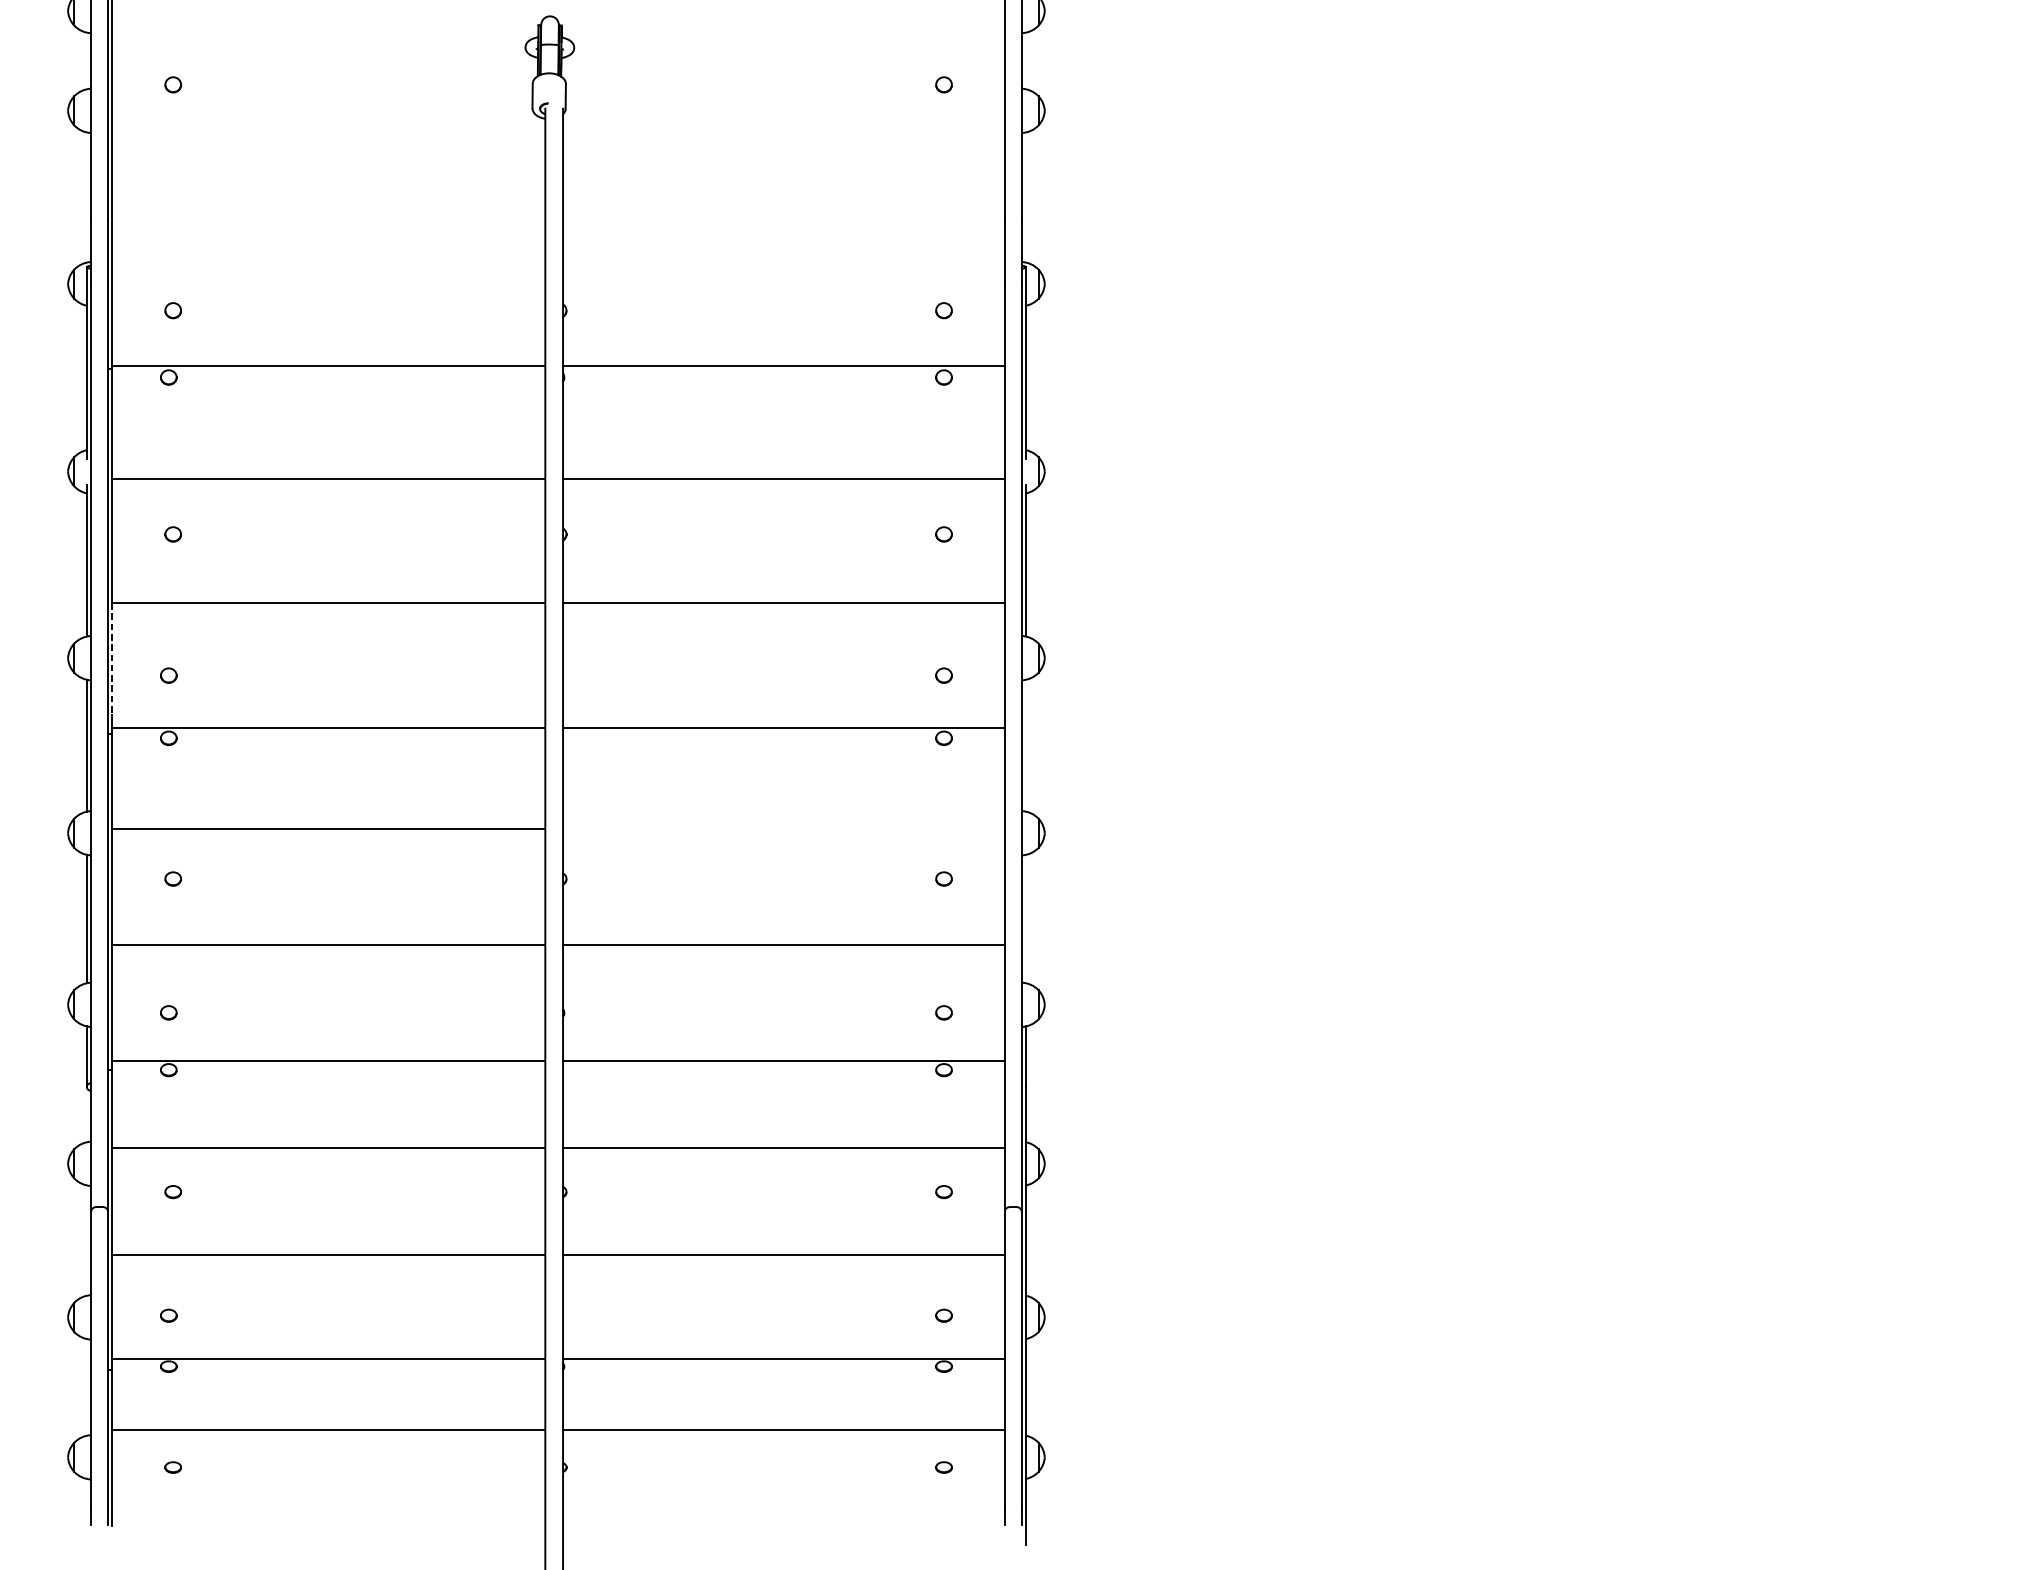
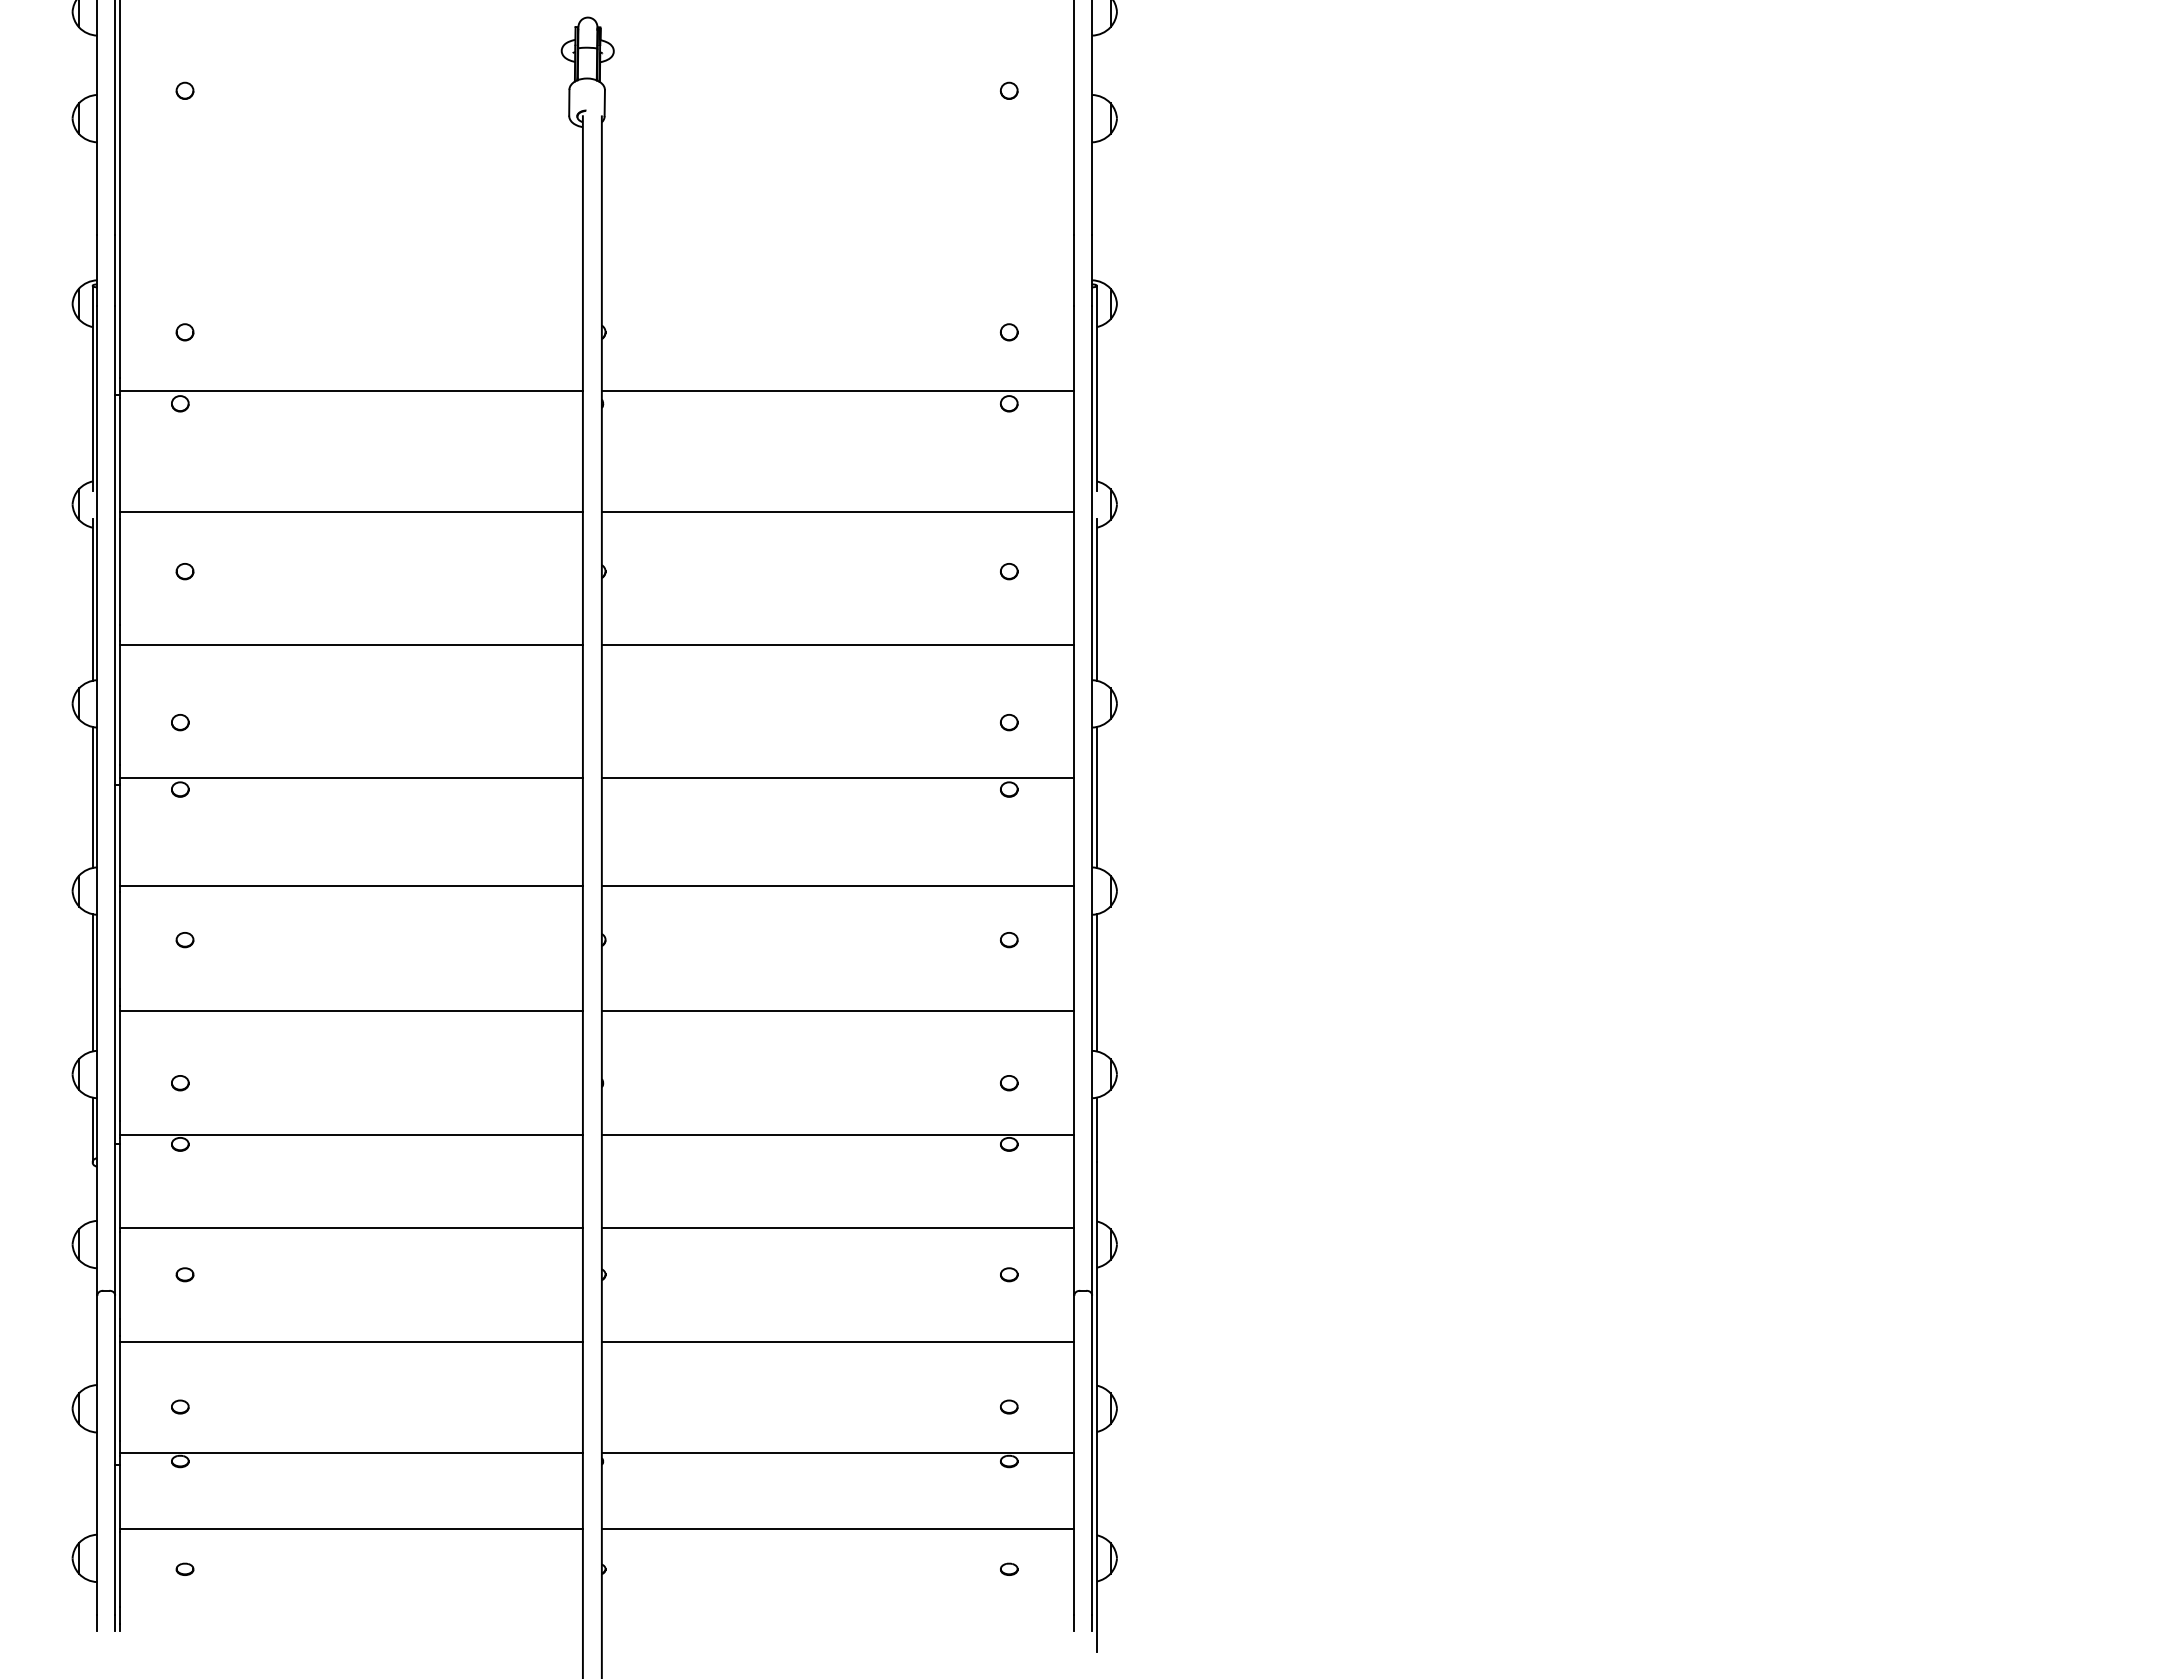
line: (111, 658) -> (119, 704), dashed -> solid
line: (1025, 745) -> (1096, 797), added
line: (783, 828) -> (837, 886), added
line: (1025, 918) -> (1096, 982), added

